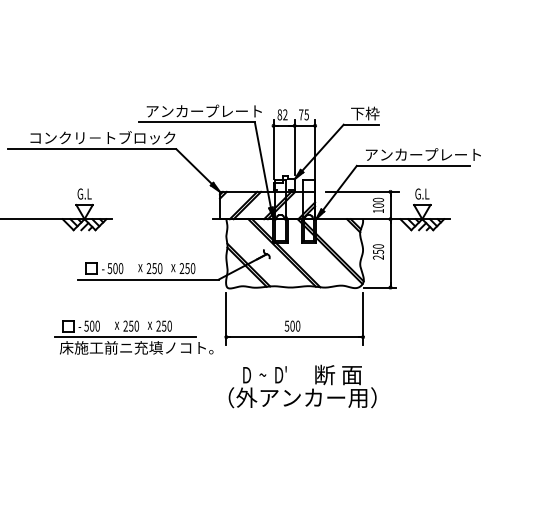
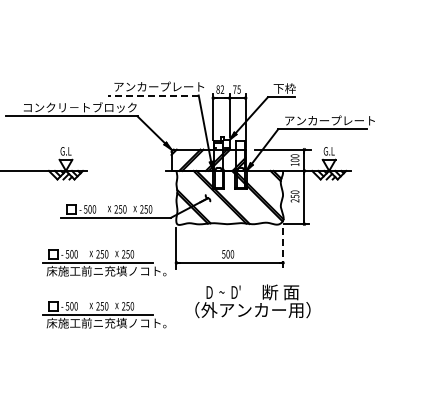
line: (195, 122) -> (152, 95), solid -> dashed
line: (363, 320) -> (283, 249), solid -> dashed
text: (302, 386) -> (252, 301), moved
part: (134, 403) -> (104, 314), added

